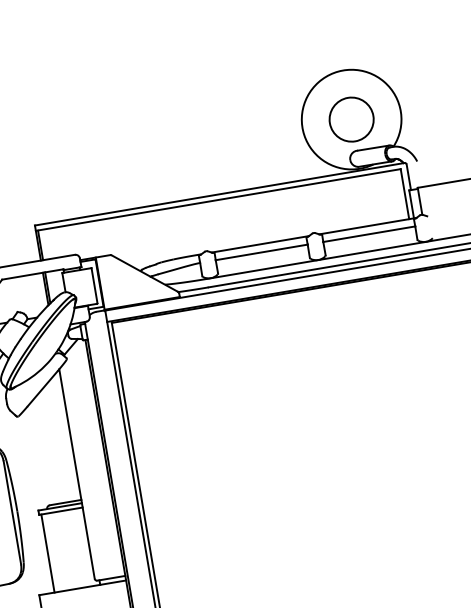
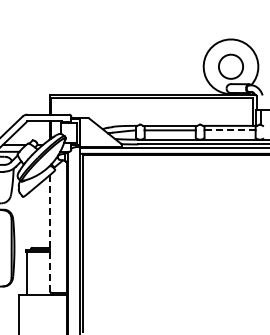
line: (370, 234) -> (230, 130), solid -> dashed
line: (77, 474) -> (50, 233), solid -> dashed

